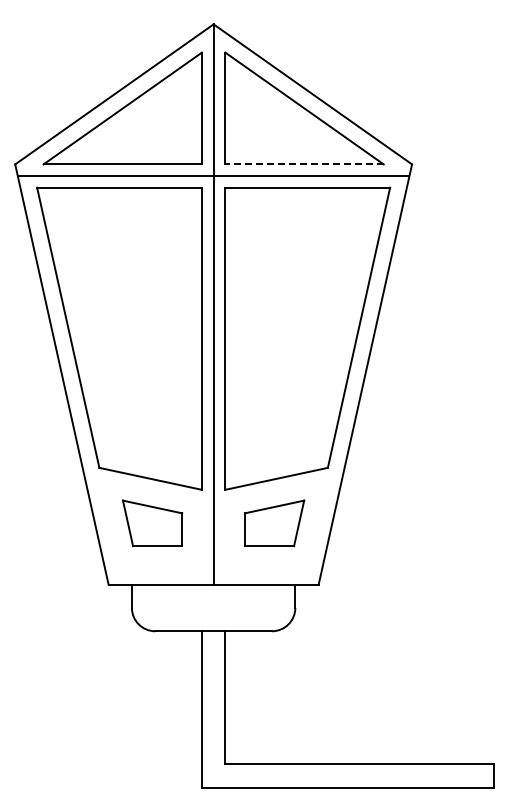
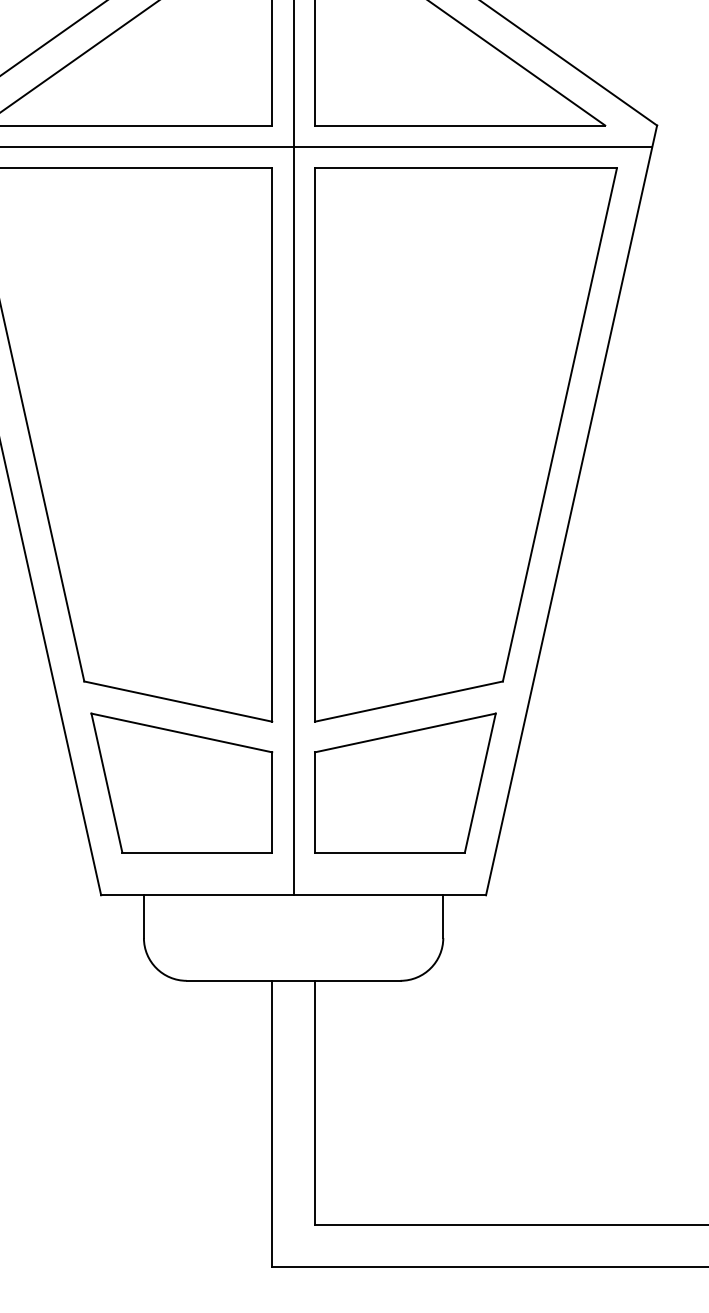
line: (304, 164) -> (460, 125), dashed -> solid
part: (152, 523) -> (181, 783), size x1.67
part: (274, 523) -> (405, 783), size x1.67

